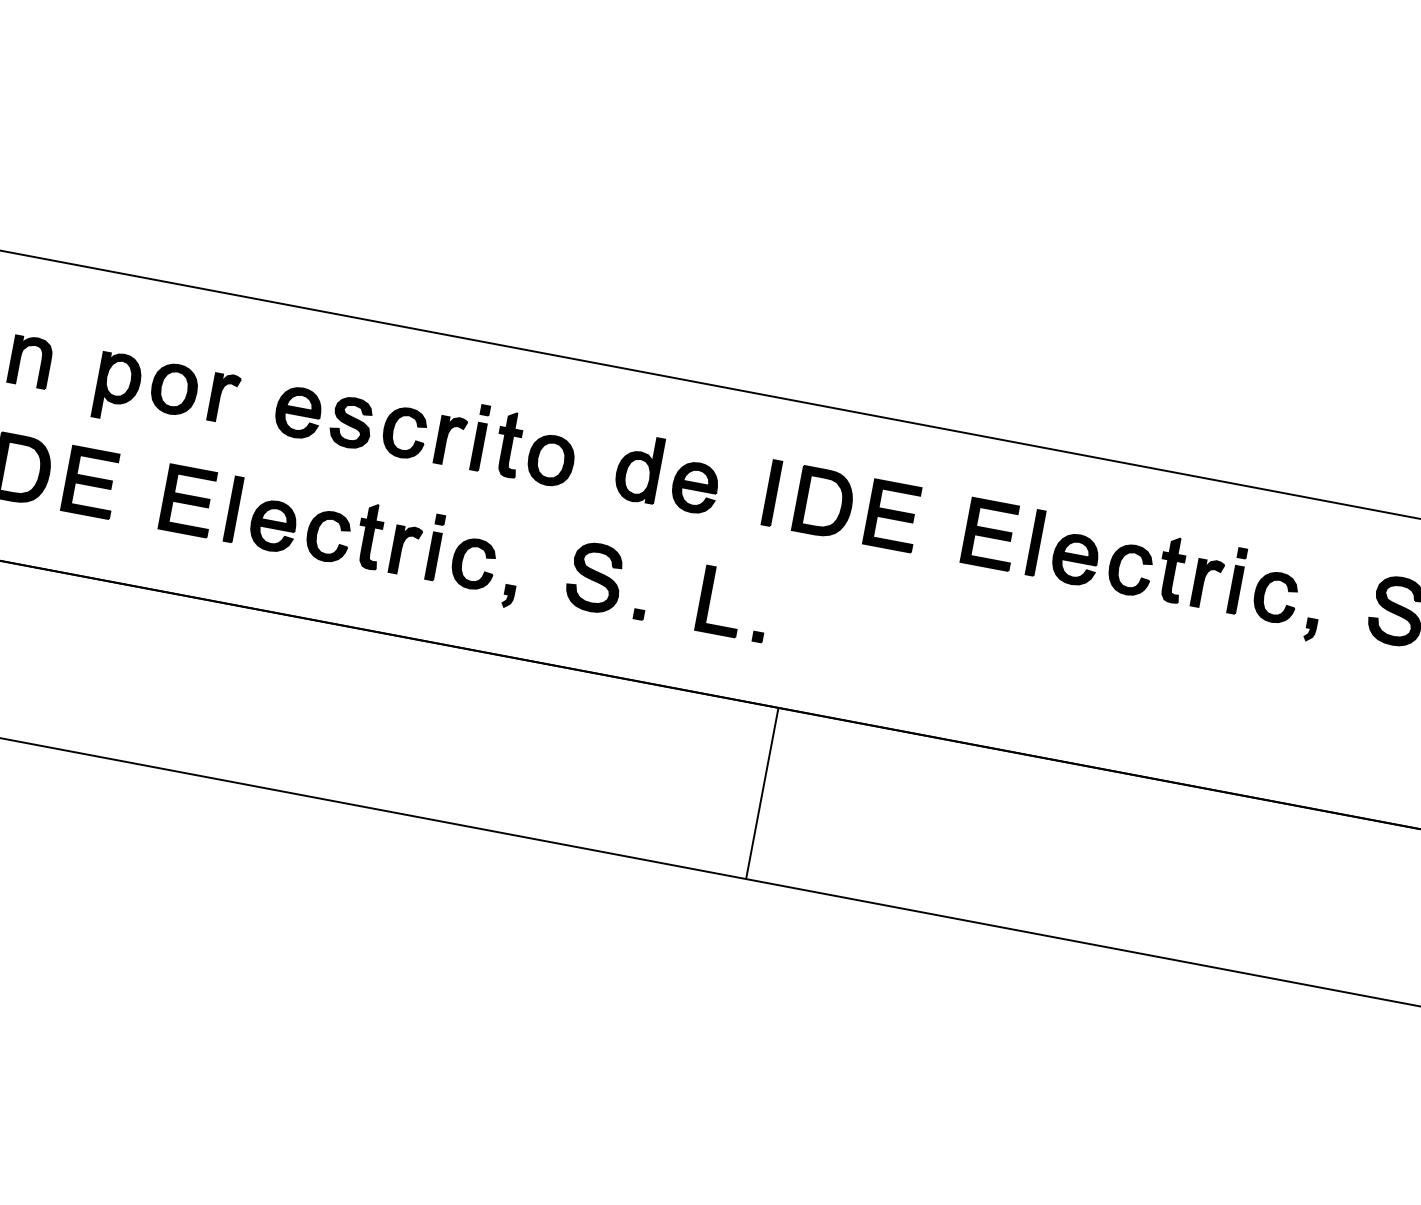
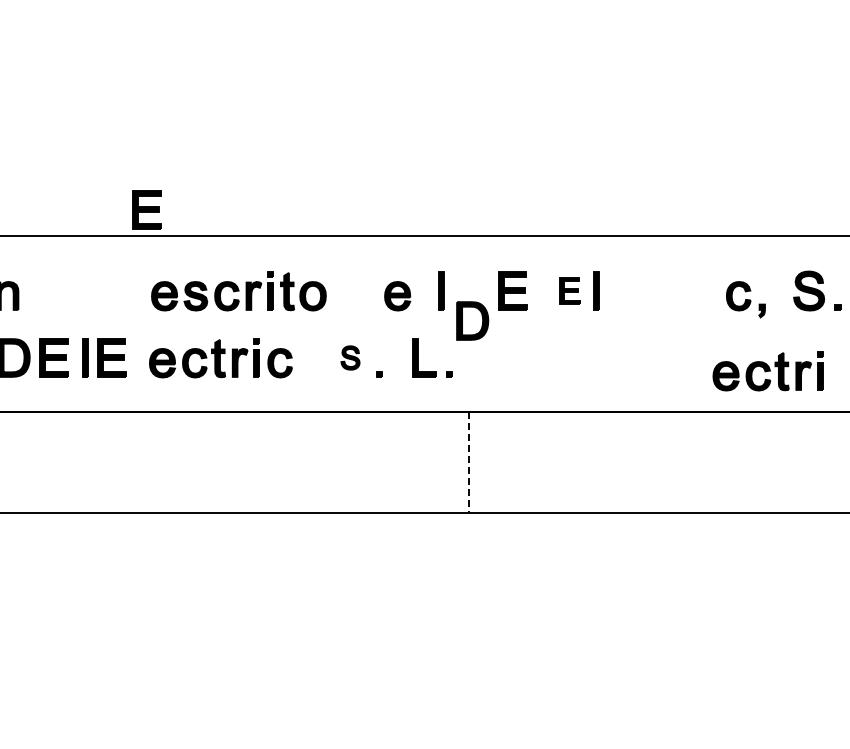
part: (295, 259) -> (146, 209), added
part: (165, 396) -> (87, 301), removed
part: (638, 468) -> (363, 291), removed
part: (824, 502) -> (472, 320), moved
part: (234, 508) -> (85, 357), moved
part: (989, 533) -> (569, 290), size x0.7
part: (1147, 564) -> (767, 371), moved
part: (595, 576) -> (350, 357), size x0.6
part: (508, 595) -> (303, 377), removed
line: (761, 795) -> (468, 463), solid -> dashed

